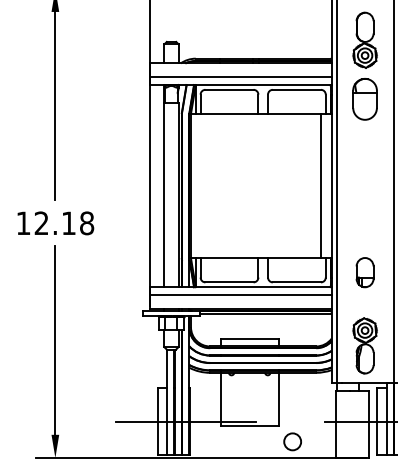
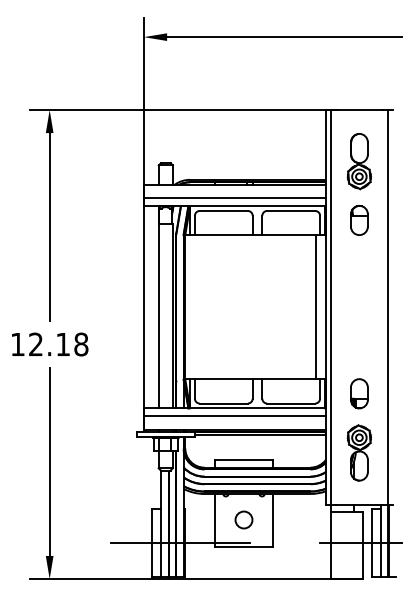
part: (365, 99) -> (359, 220), size x0.71
part: (364, 345) -> (358, 452), moved
circle: (292, 441) -> (243, 519), moved

